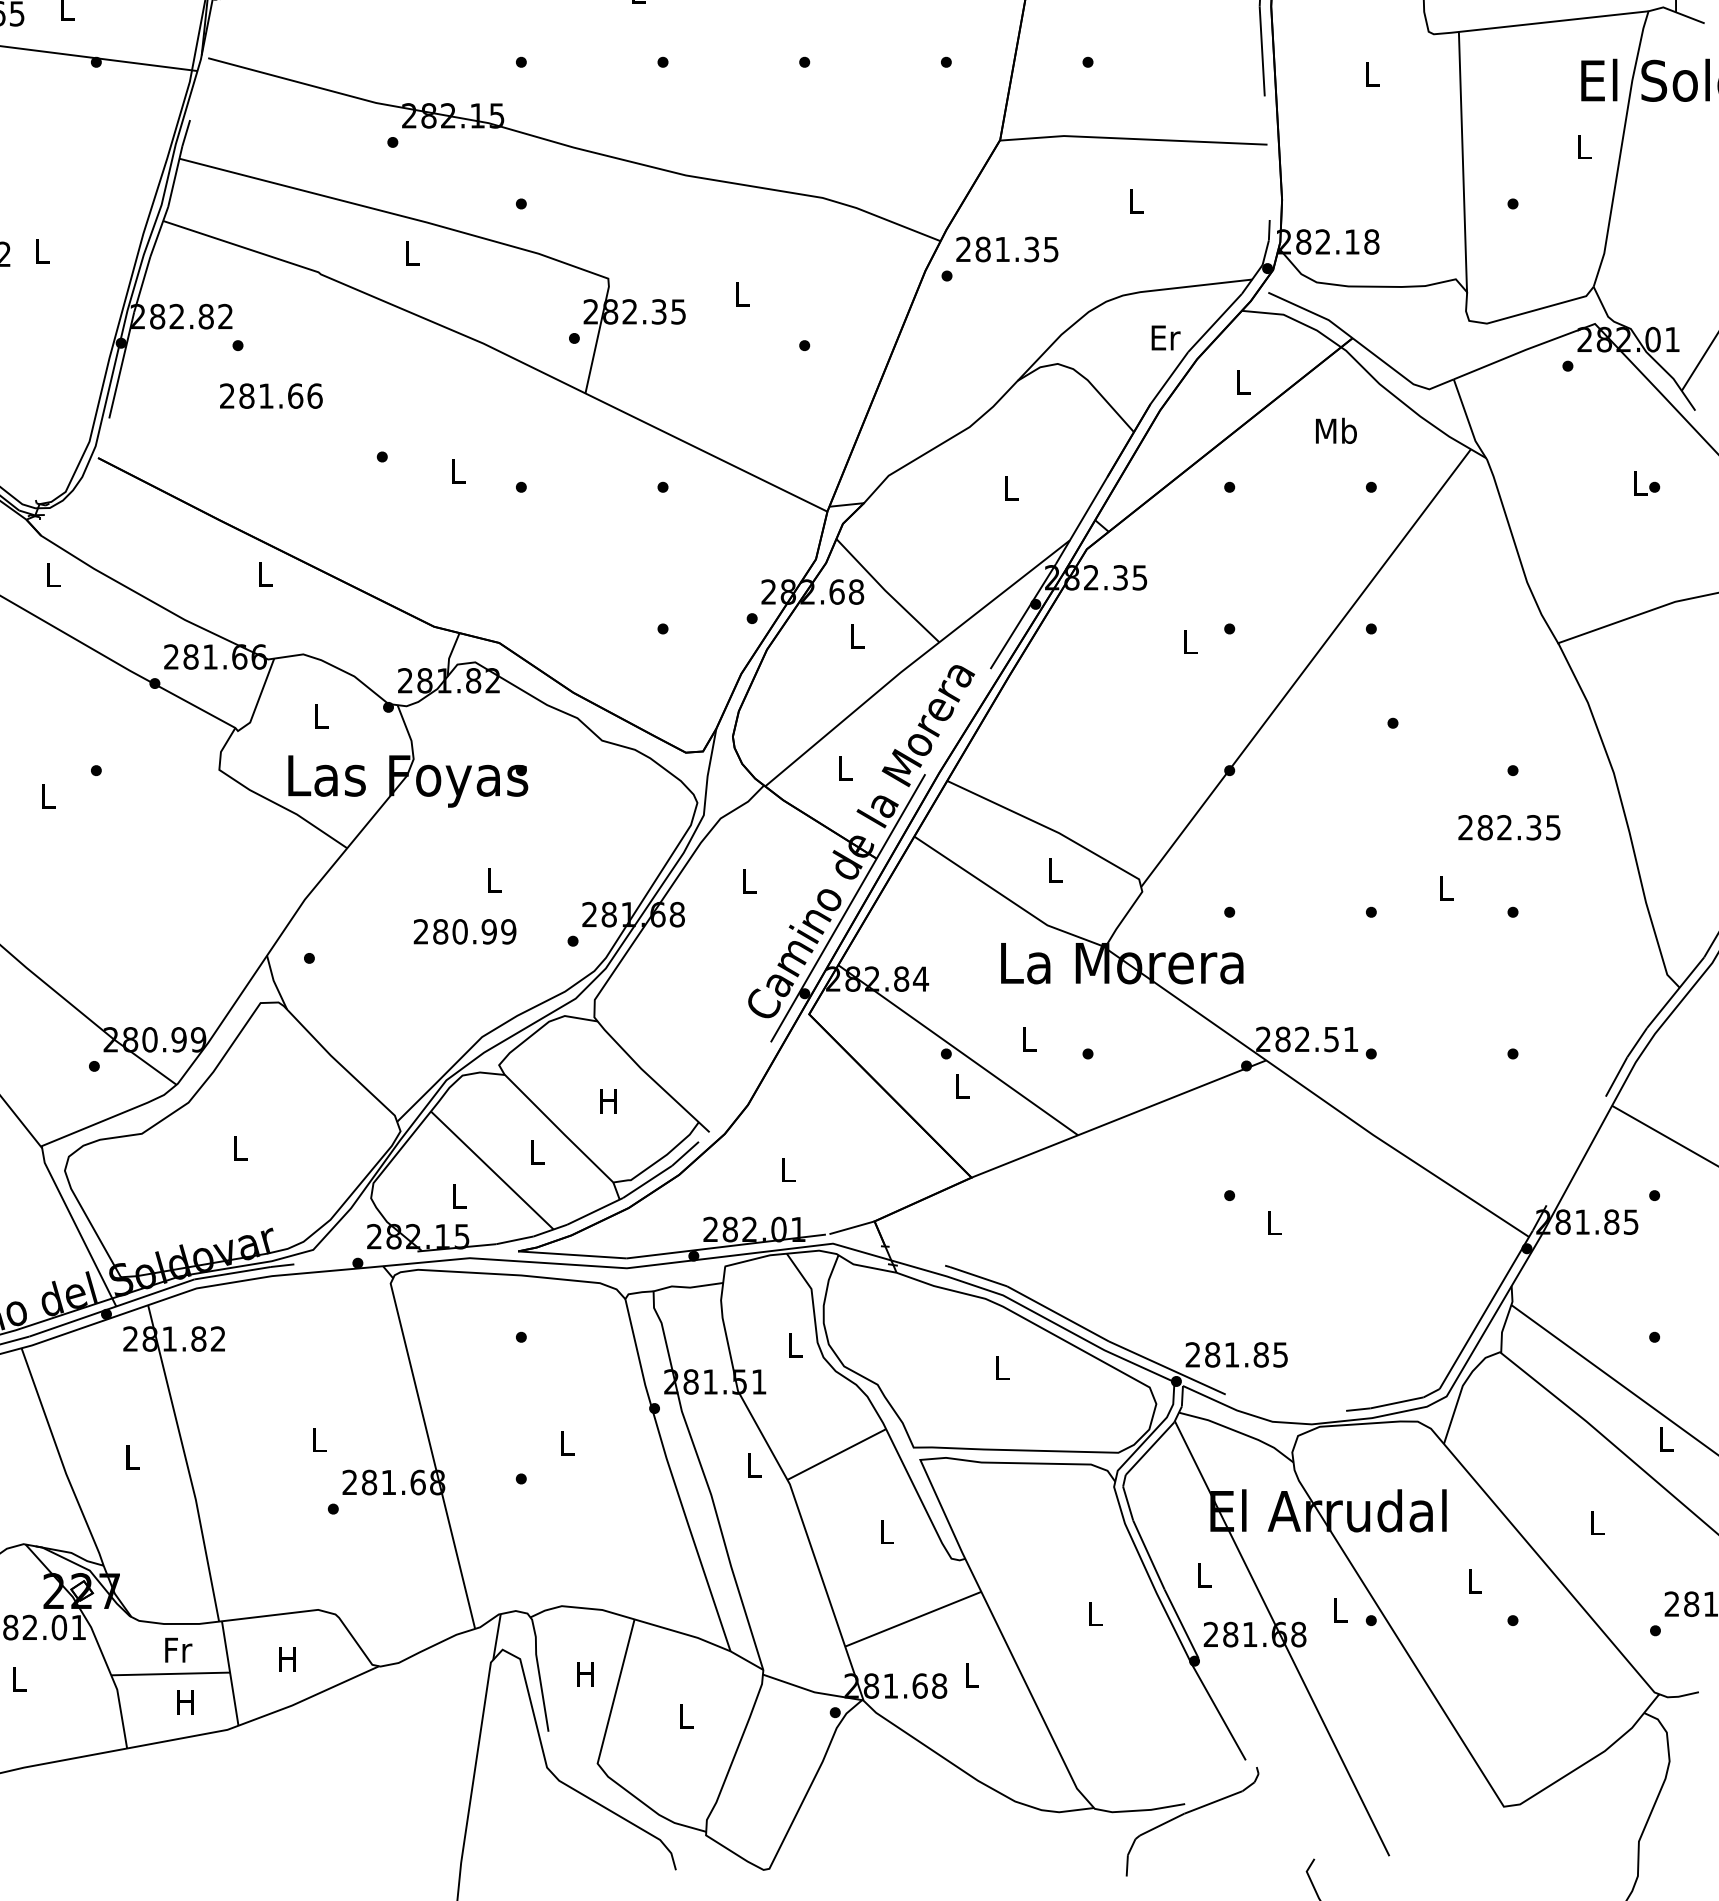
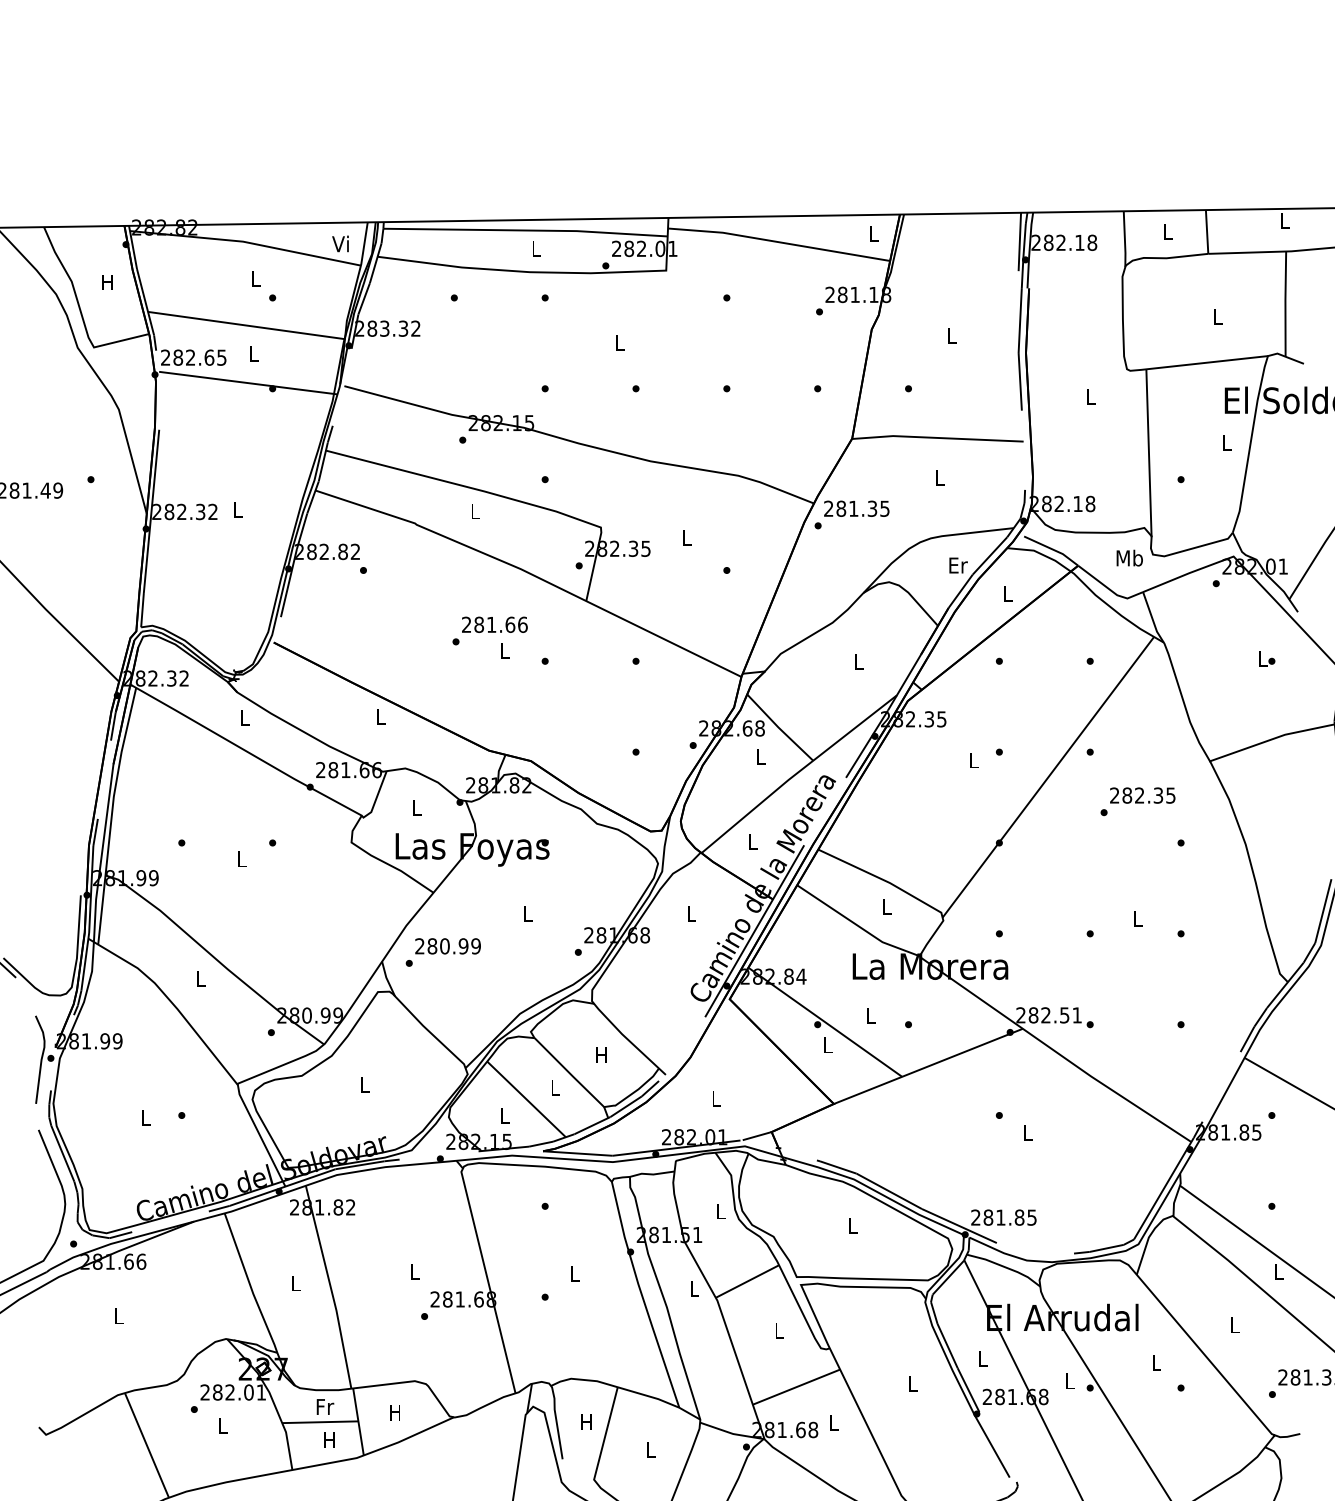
text: (270, 395) -> (494, 624), moved
text: (1335, 429) -> (1129, 557), moved
text: (1509, 827) -> (1142, 795), moved
text: (464, 932) -> (447, 946), moved

